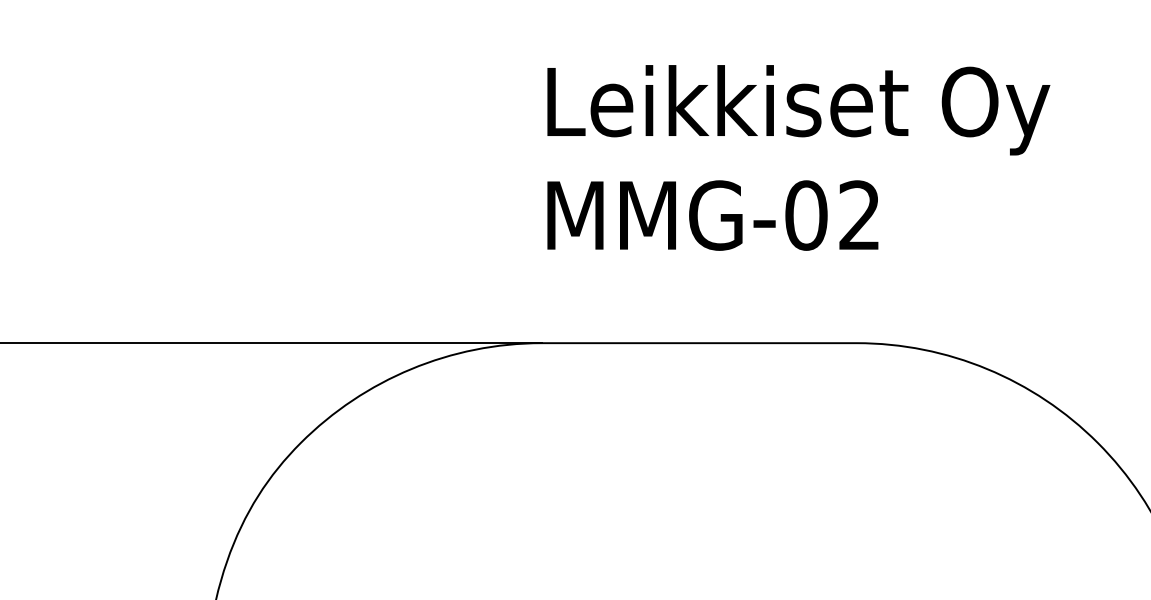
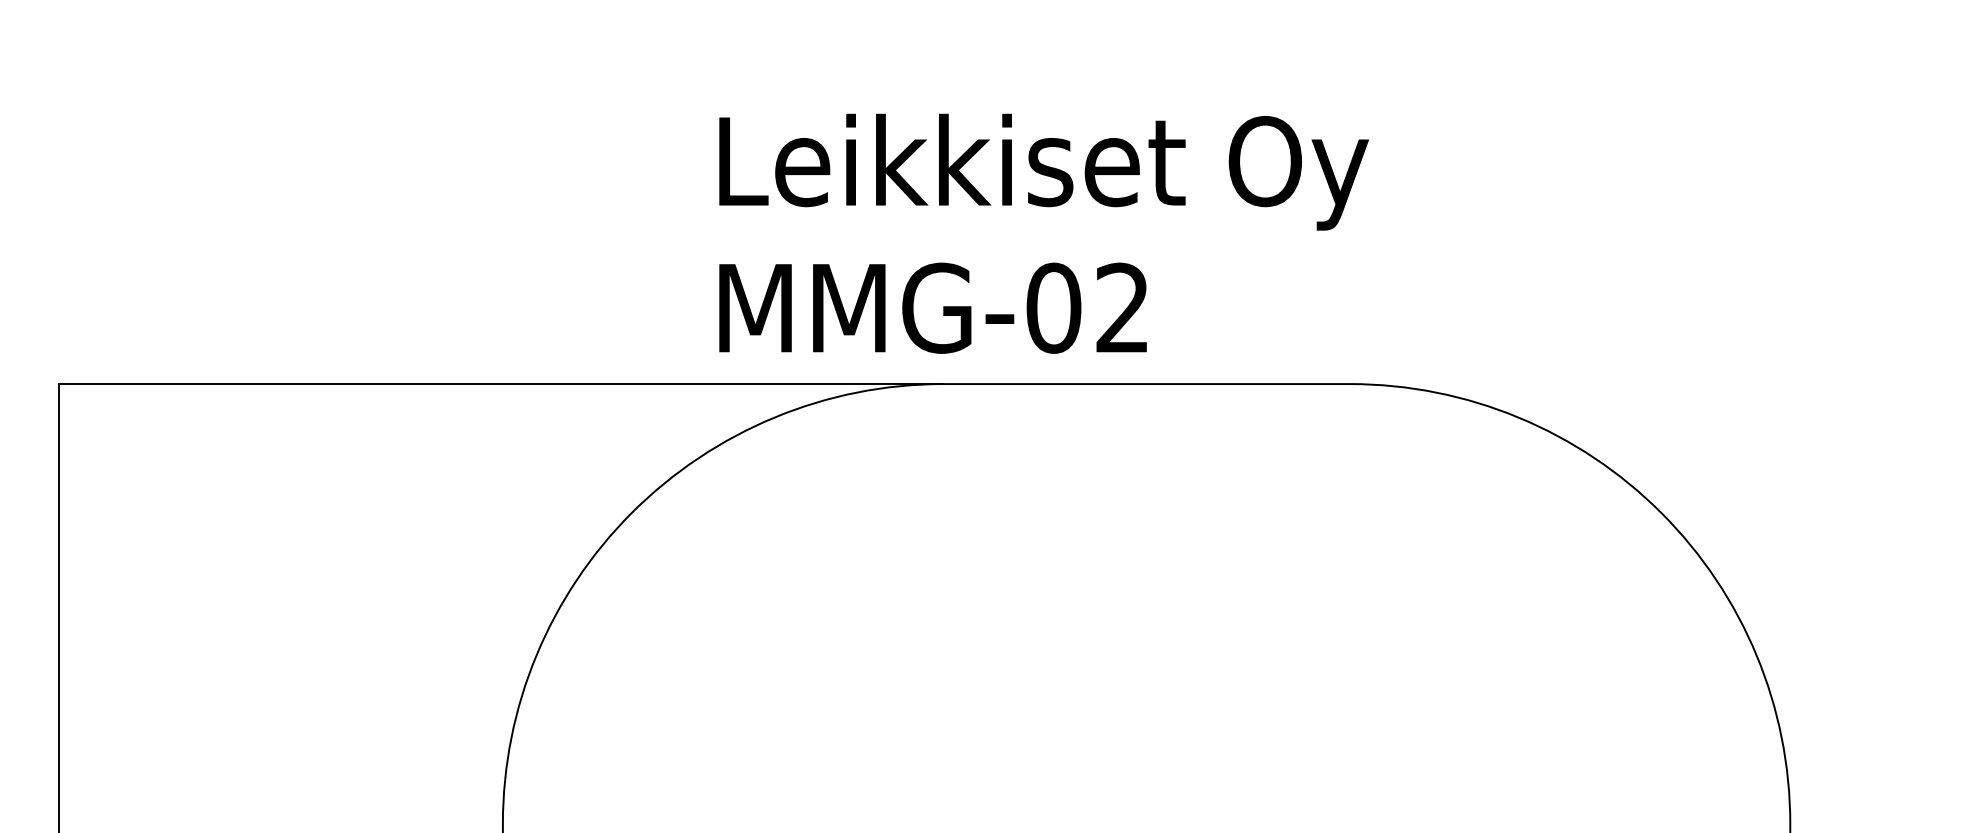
text: (798, 157) -> (1043, 233), moved

